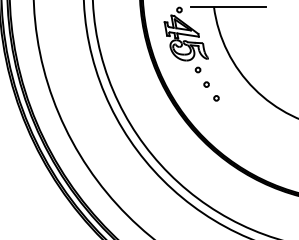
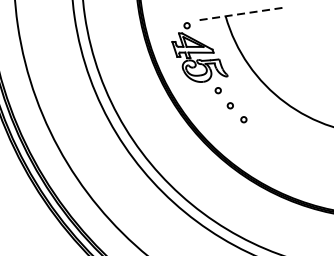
line: (228, 6) -> (242, 13), solid -> dashed

